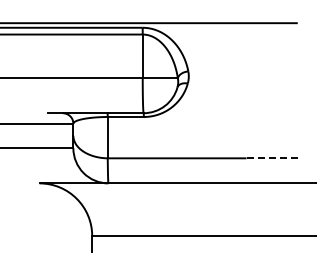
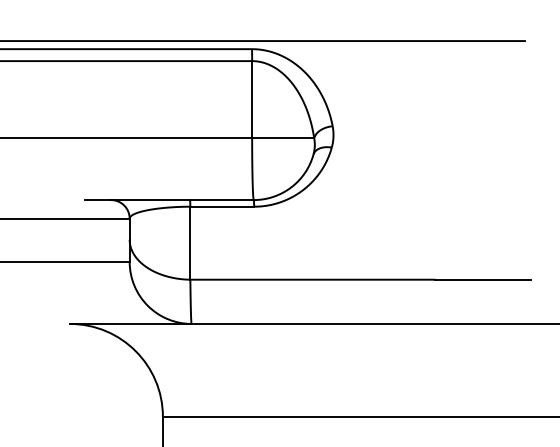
line: (274, 158) -> (484, 280), dashed -> solid

